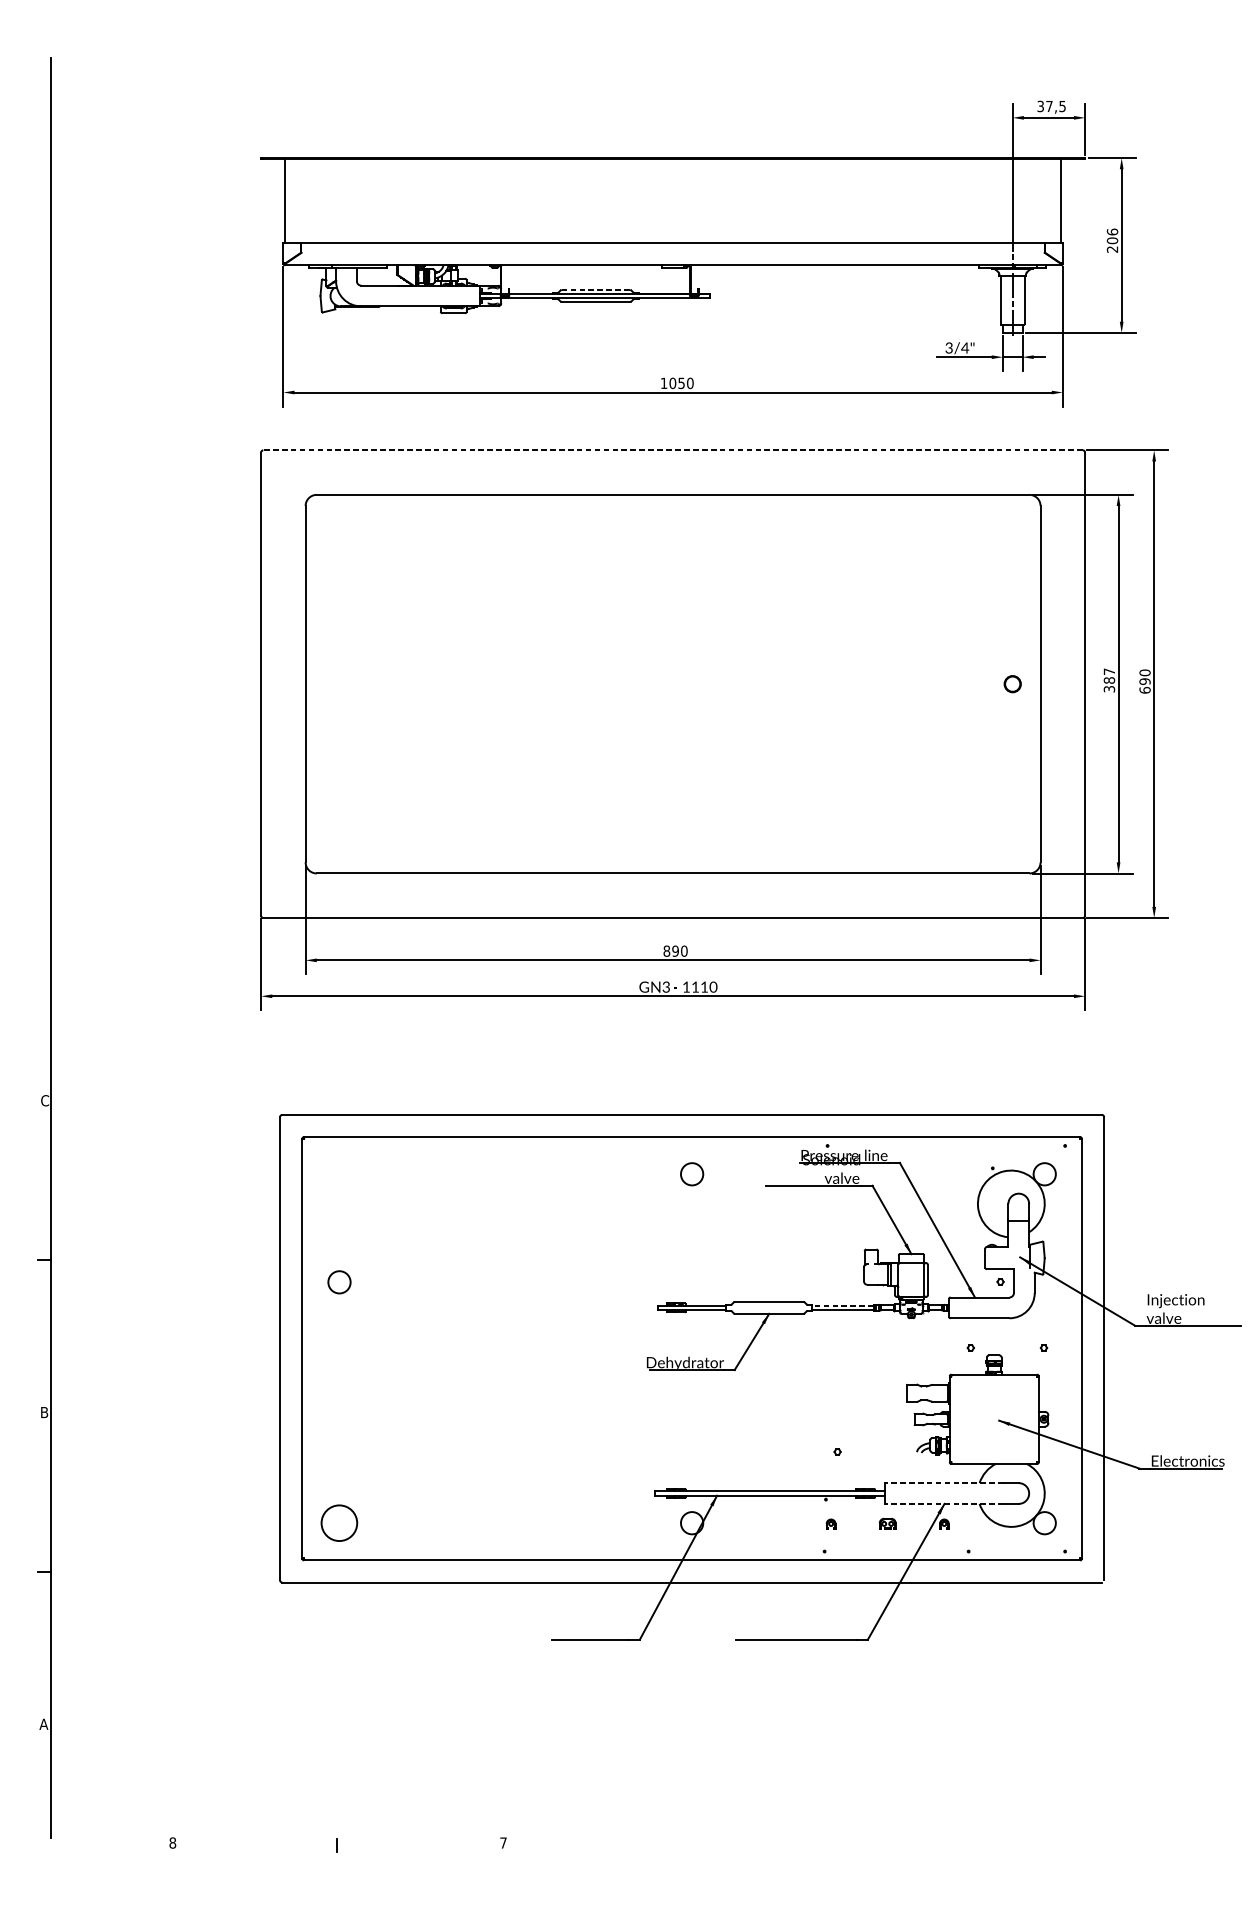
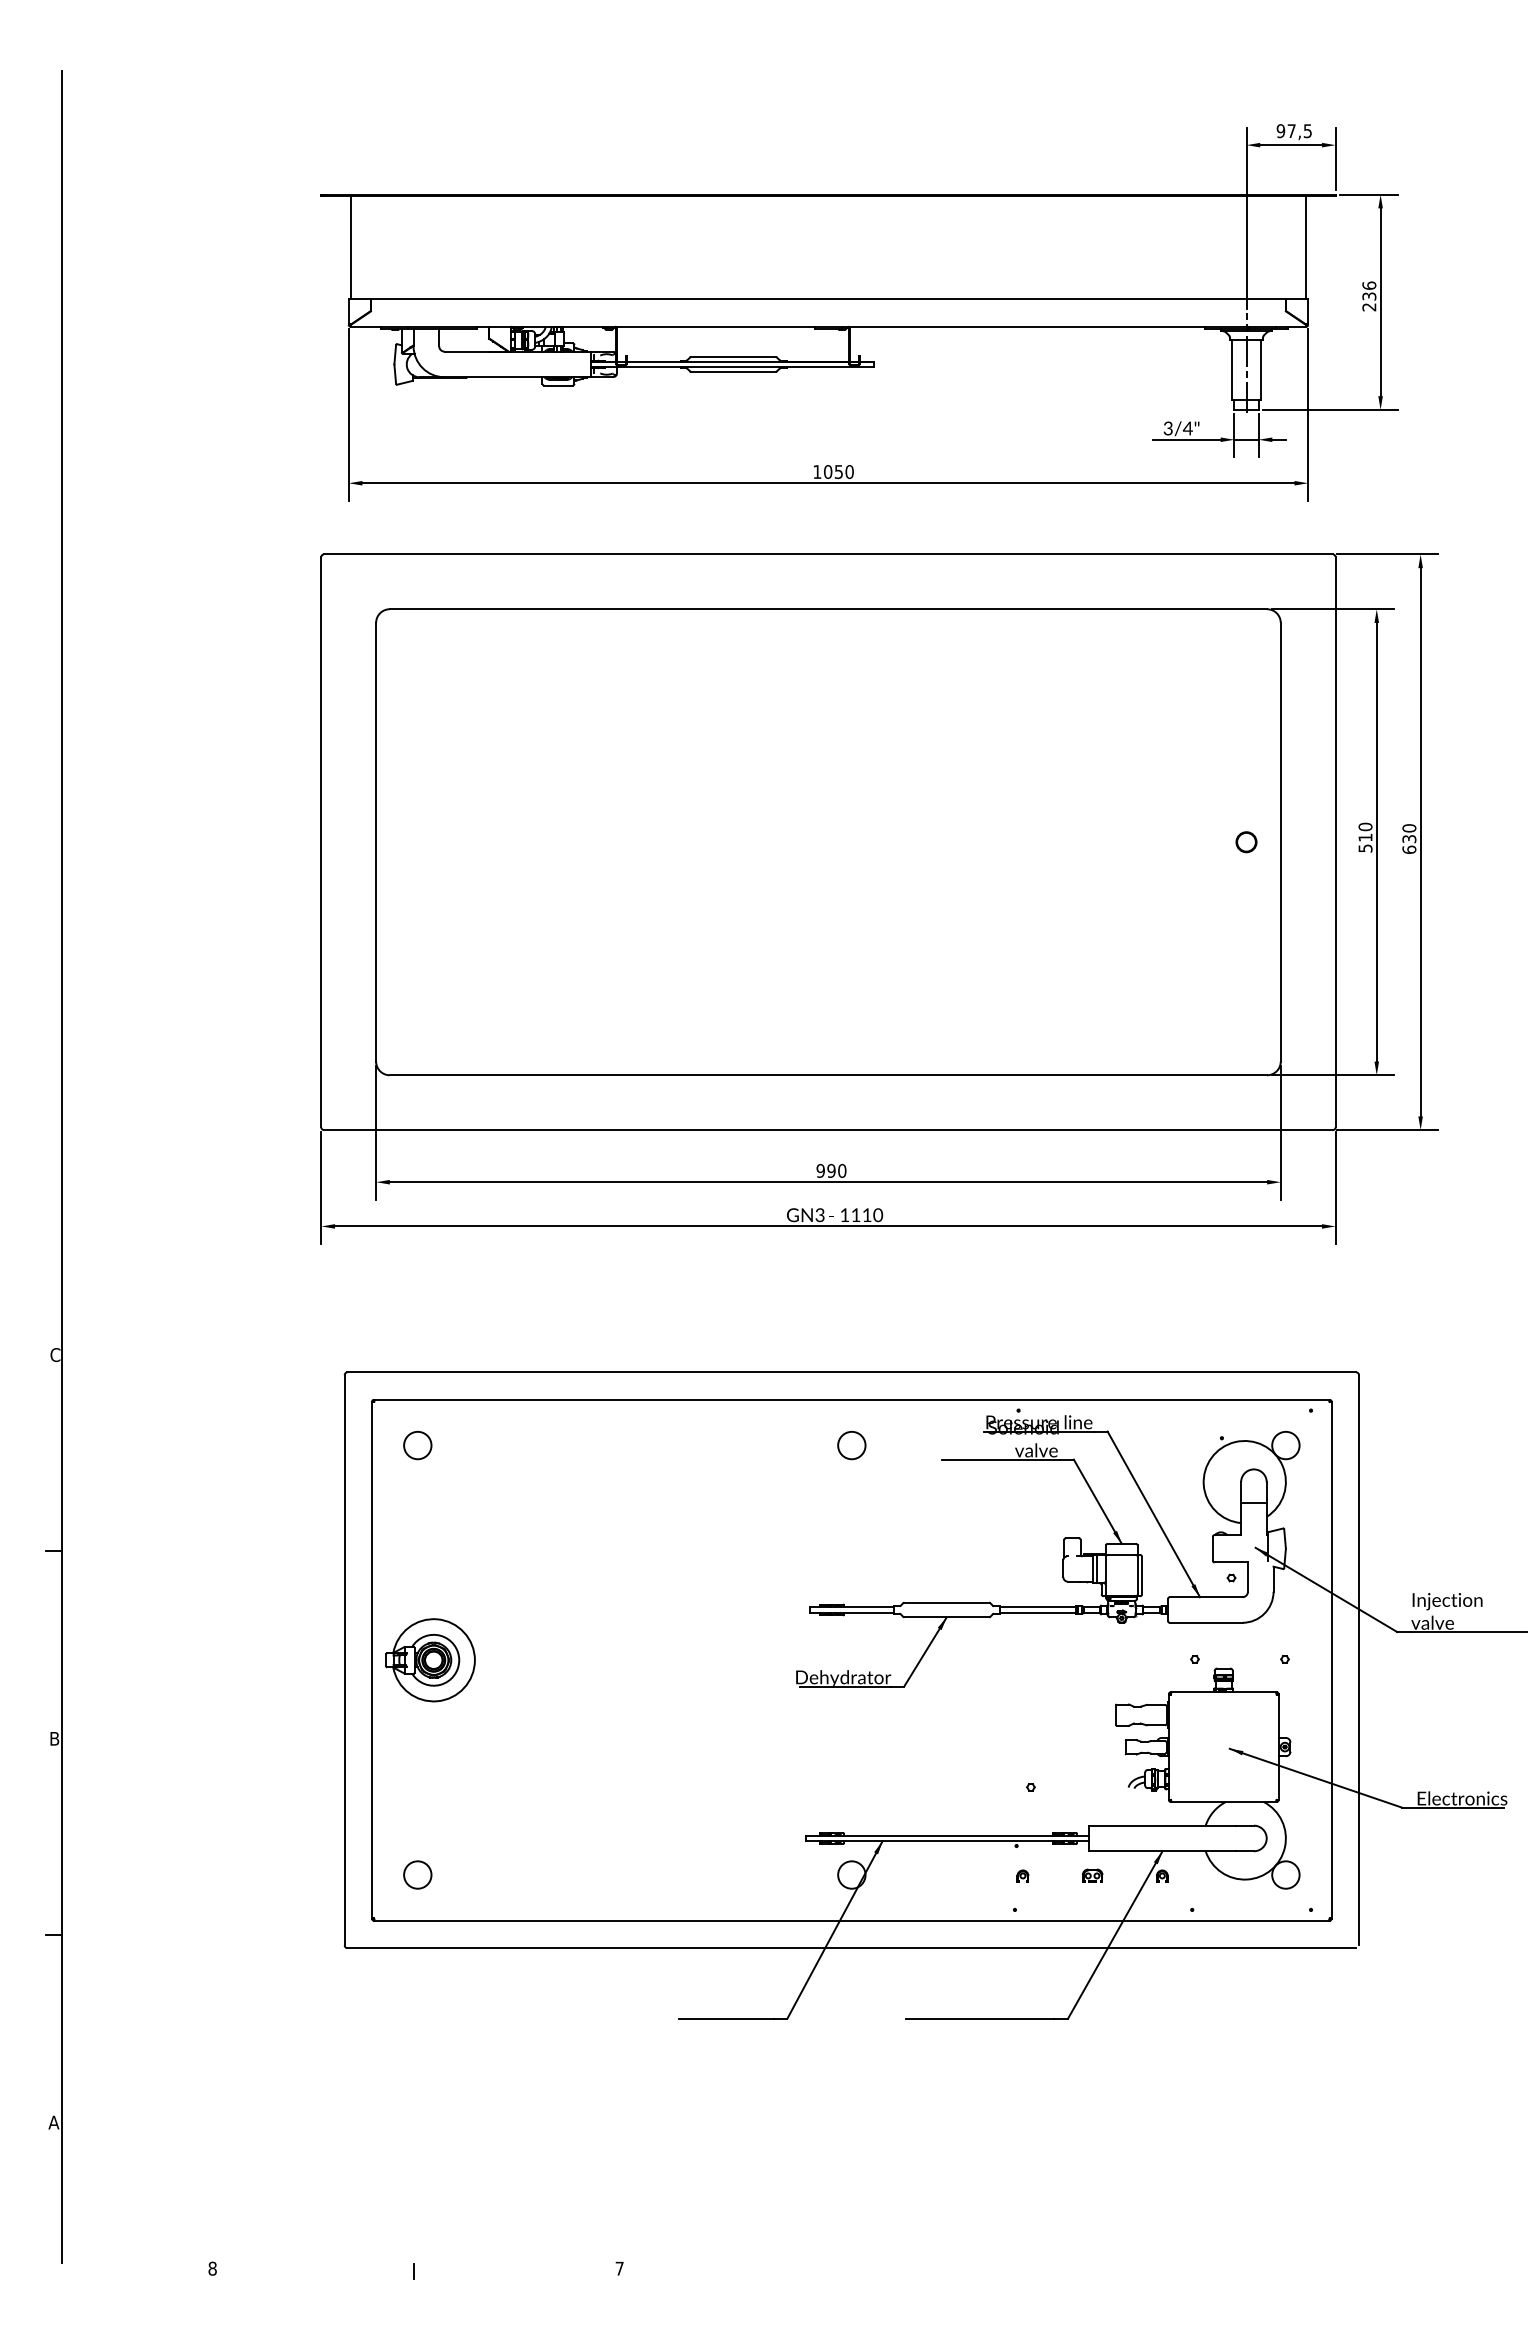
text: (1040, 105) -> (1280, 130), 37,5 -> 97,5
text: (1112, 240) -> (1369, 296), 206 -> 236
line: (596, 290) -> (734, 357), dashed -> solid
line: (672, 450) -> (827, 554), dashed -> solid
text: (1109, 680) -> (1365, 837), 387 -> 510
text: (1145, 681) -> (1409, 839), 690 -> 630
text: (666, 950) -> (820, 1170), 890 -> 990
circle: (339, 1282) -> (417, 1445), moved
line: (842, 1305) -> (1037, 1607), dashed -> solid
part: (349, 1348) -> (430, 1660), added
line: (944, 1482) -> (1162, 1825), dashed -> solid
line: (944, 1504) -> (1162, 1851), dashed -> solid
circle: (339, 1522) -> (417, 1874), size x0.62

